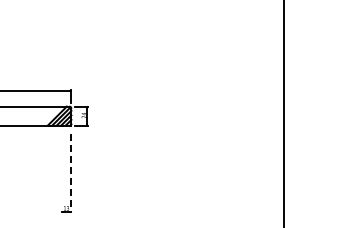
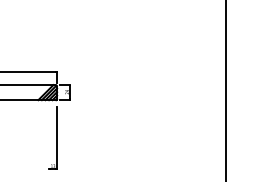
line: (71, 173) -> (57, 138), dashed -> solid

